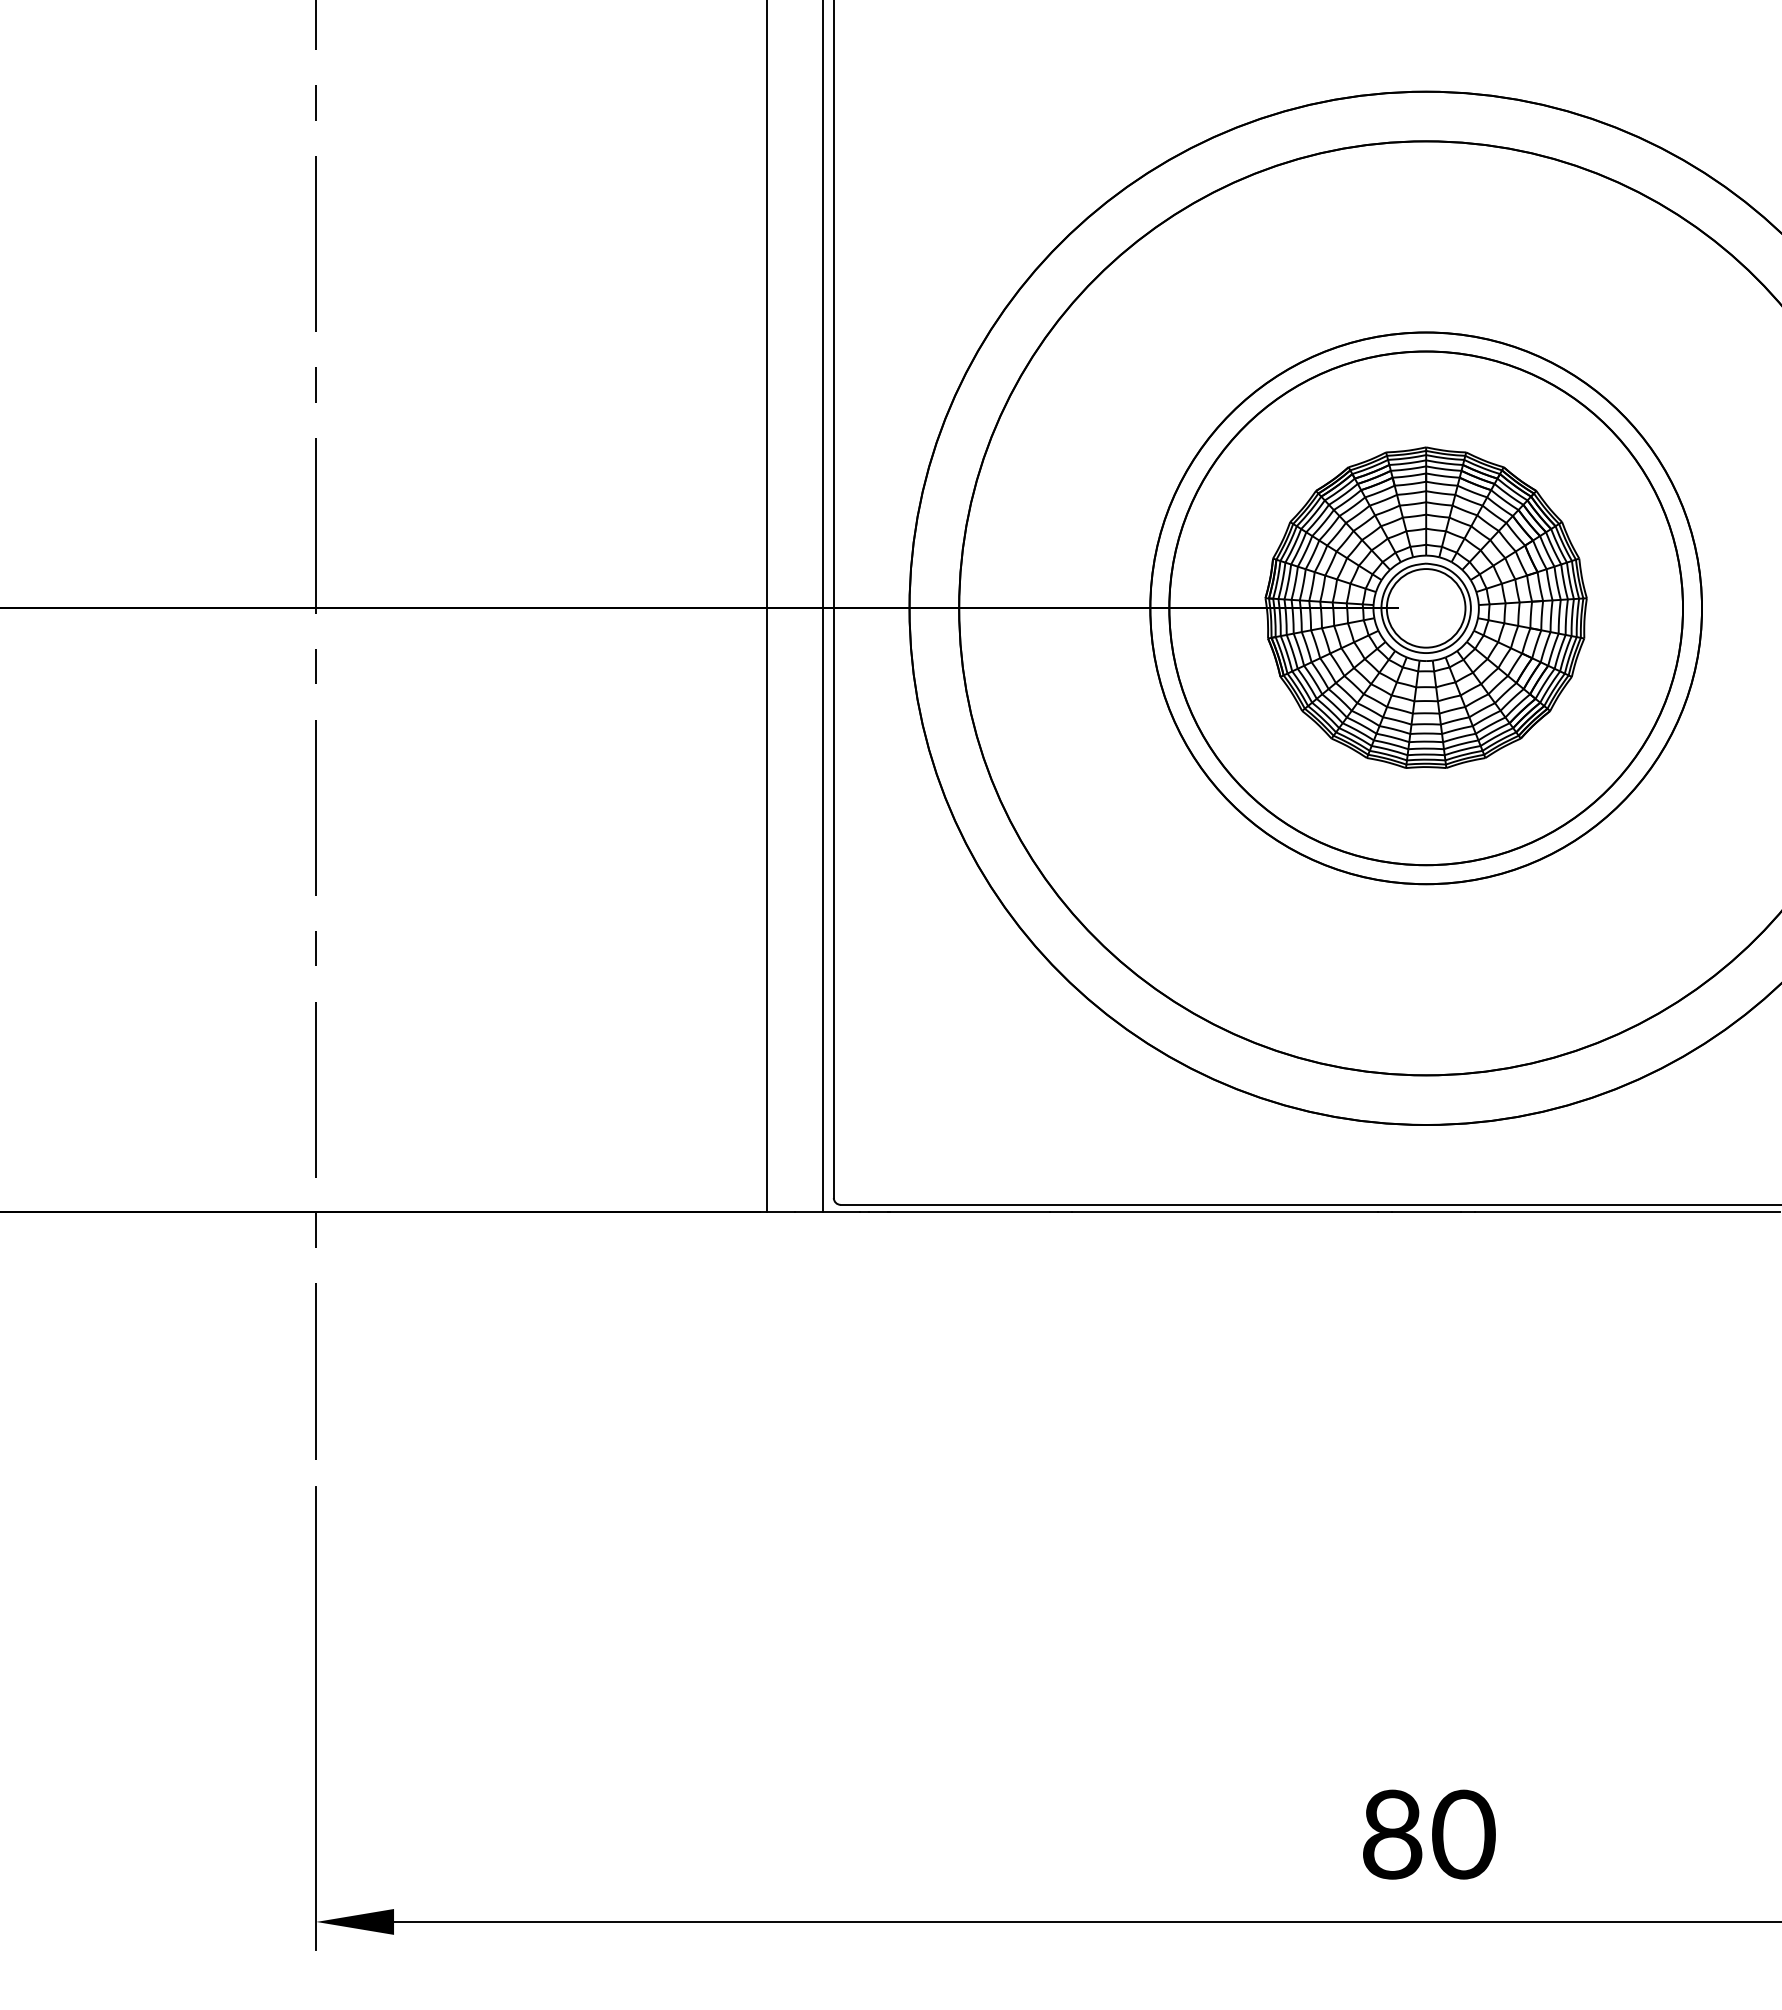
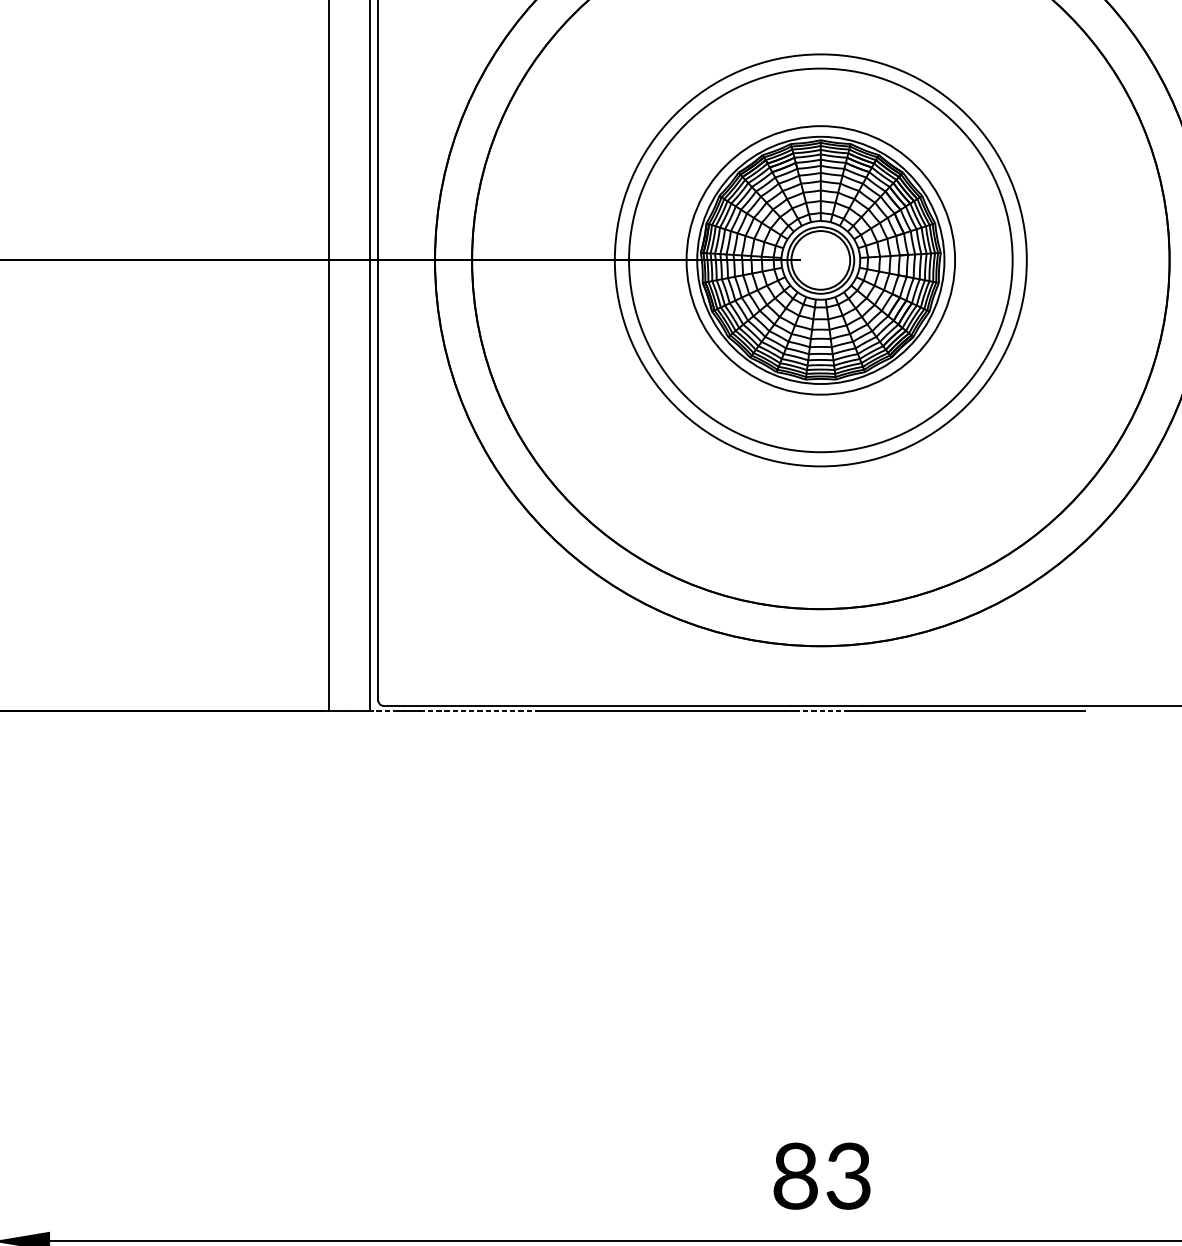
circle: (1426, 608) -> (821, 260), size x0.6
circle: (1426, 608) -> (821, 260), size x0.7
line: (841, 1211) -> (384, 710), solid -> dashed
line: (969, 1211) -> (479, 710), solid -> dashed
line: (1426, 1211) -> (821, 710), solid -> dashed
text: (1463, 1834) -> (848, 1176), 80 -> 83

